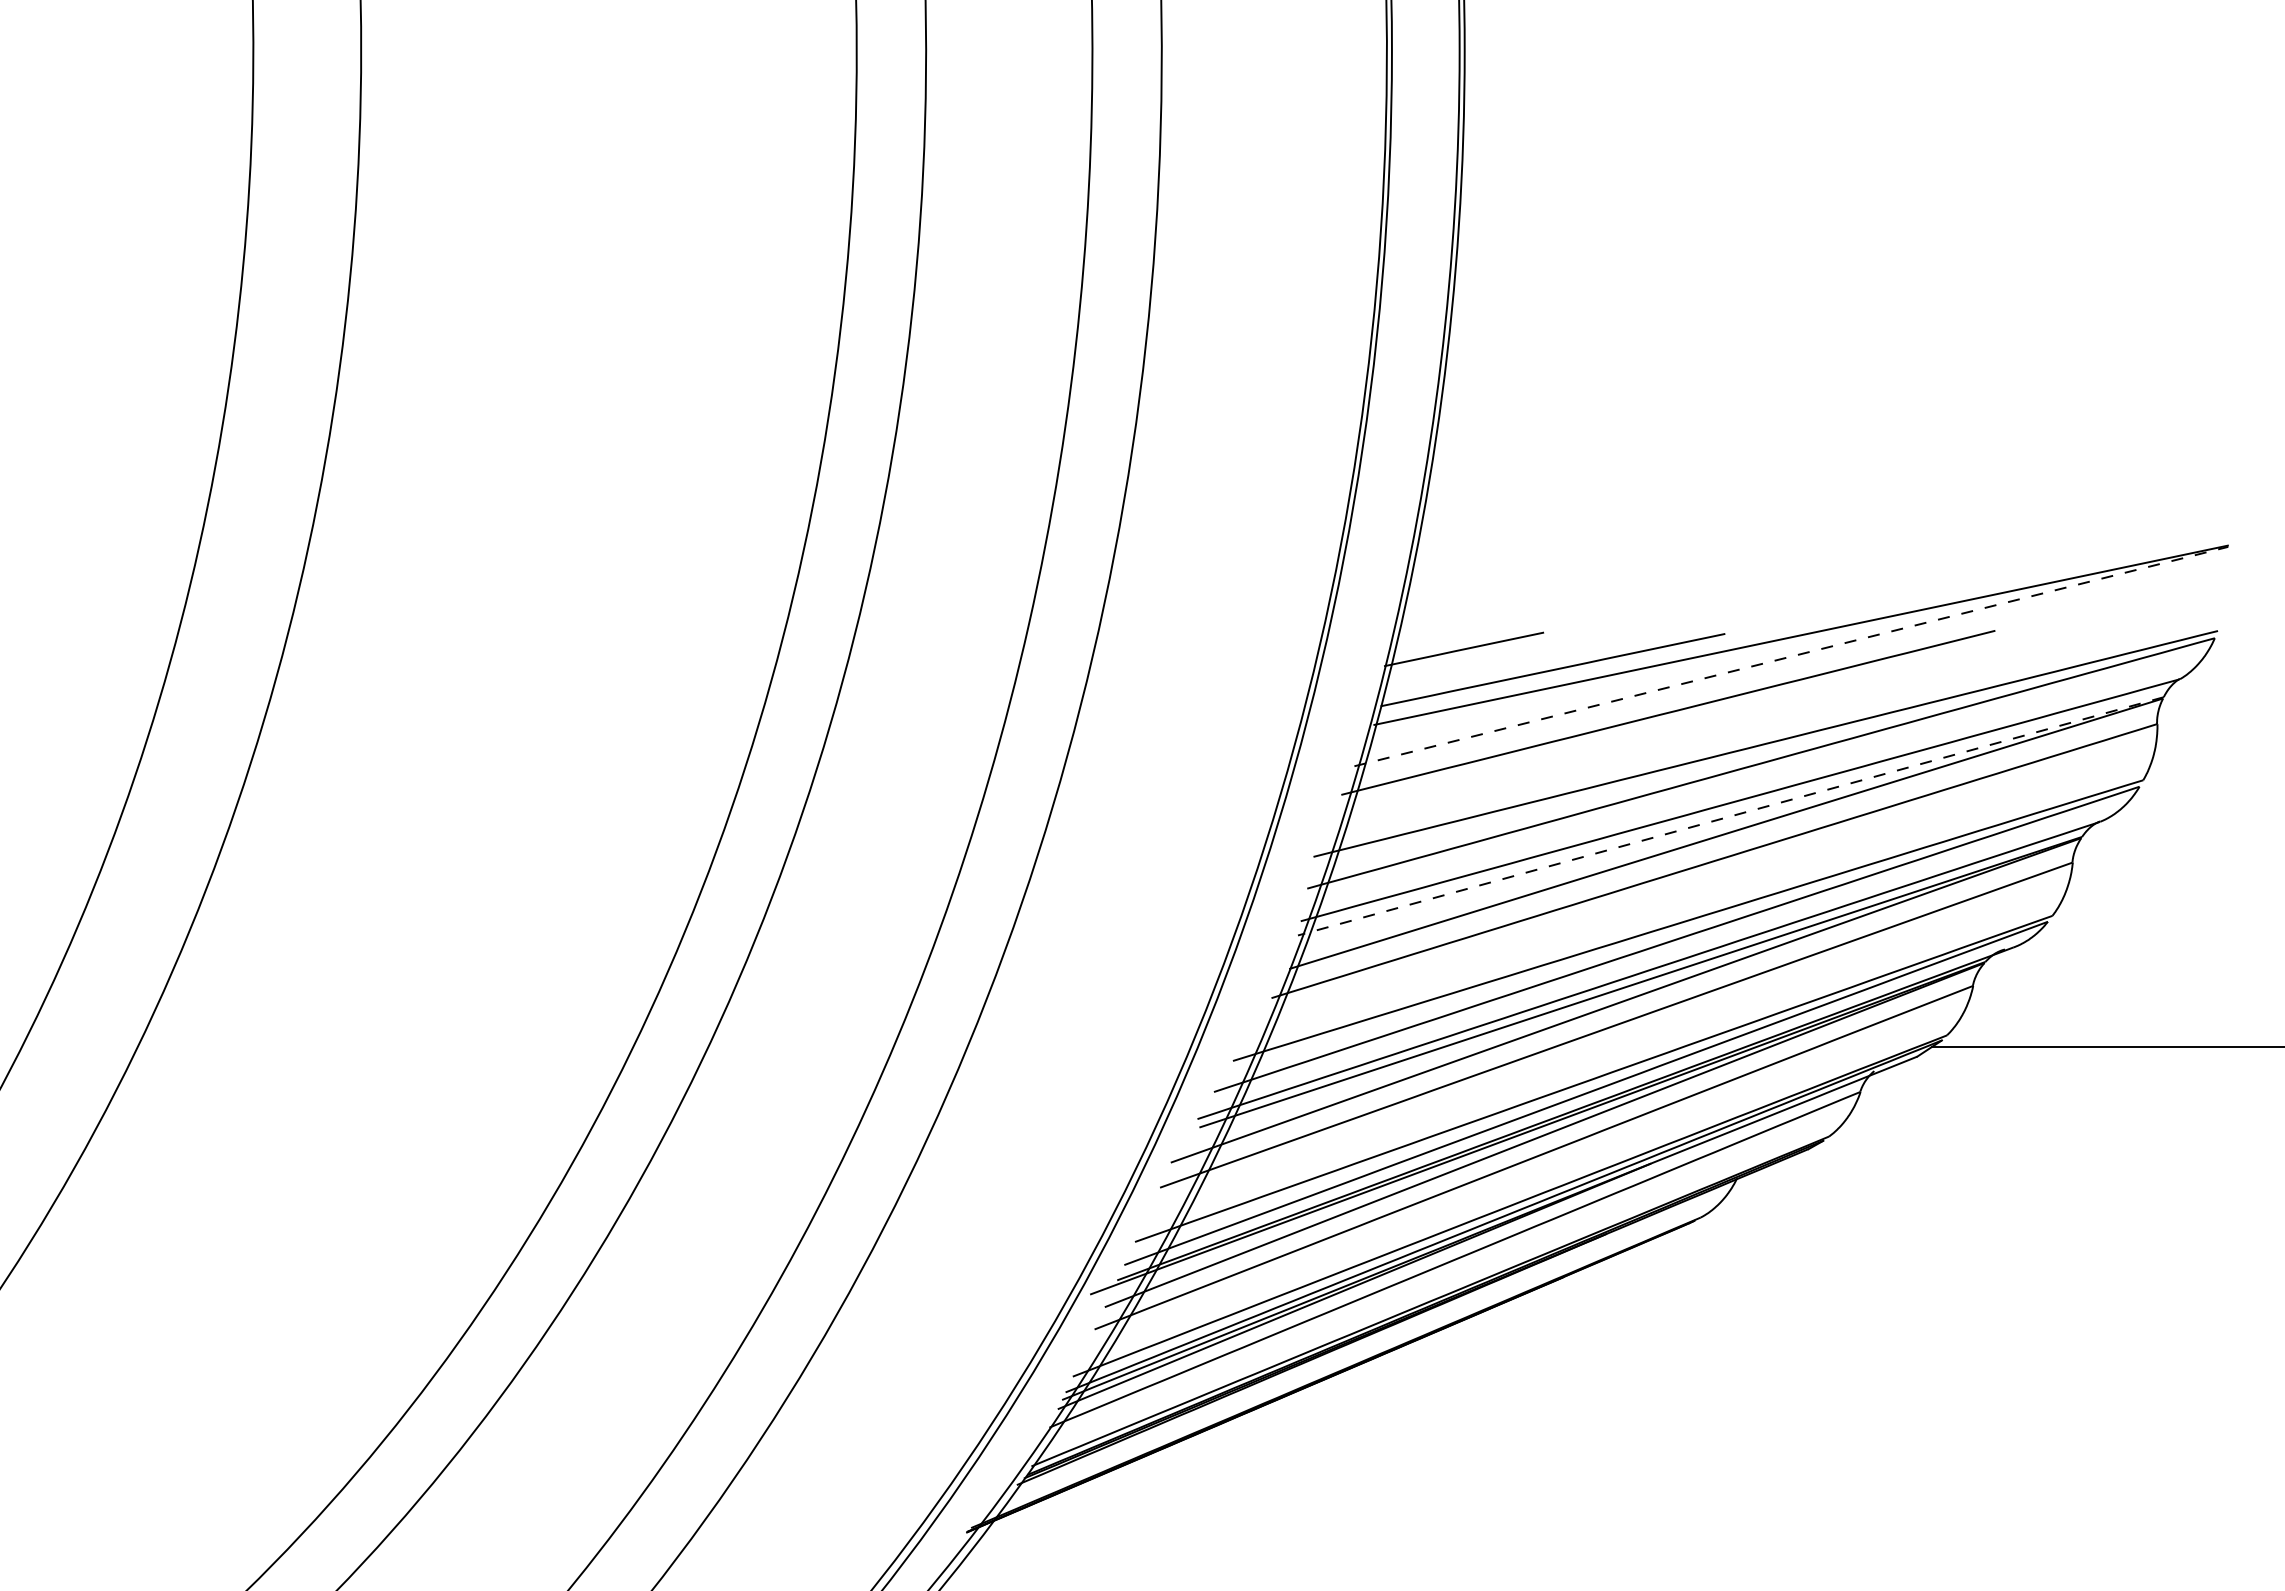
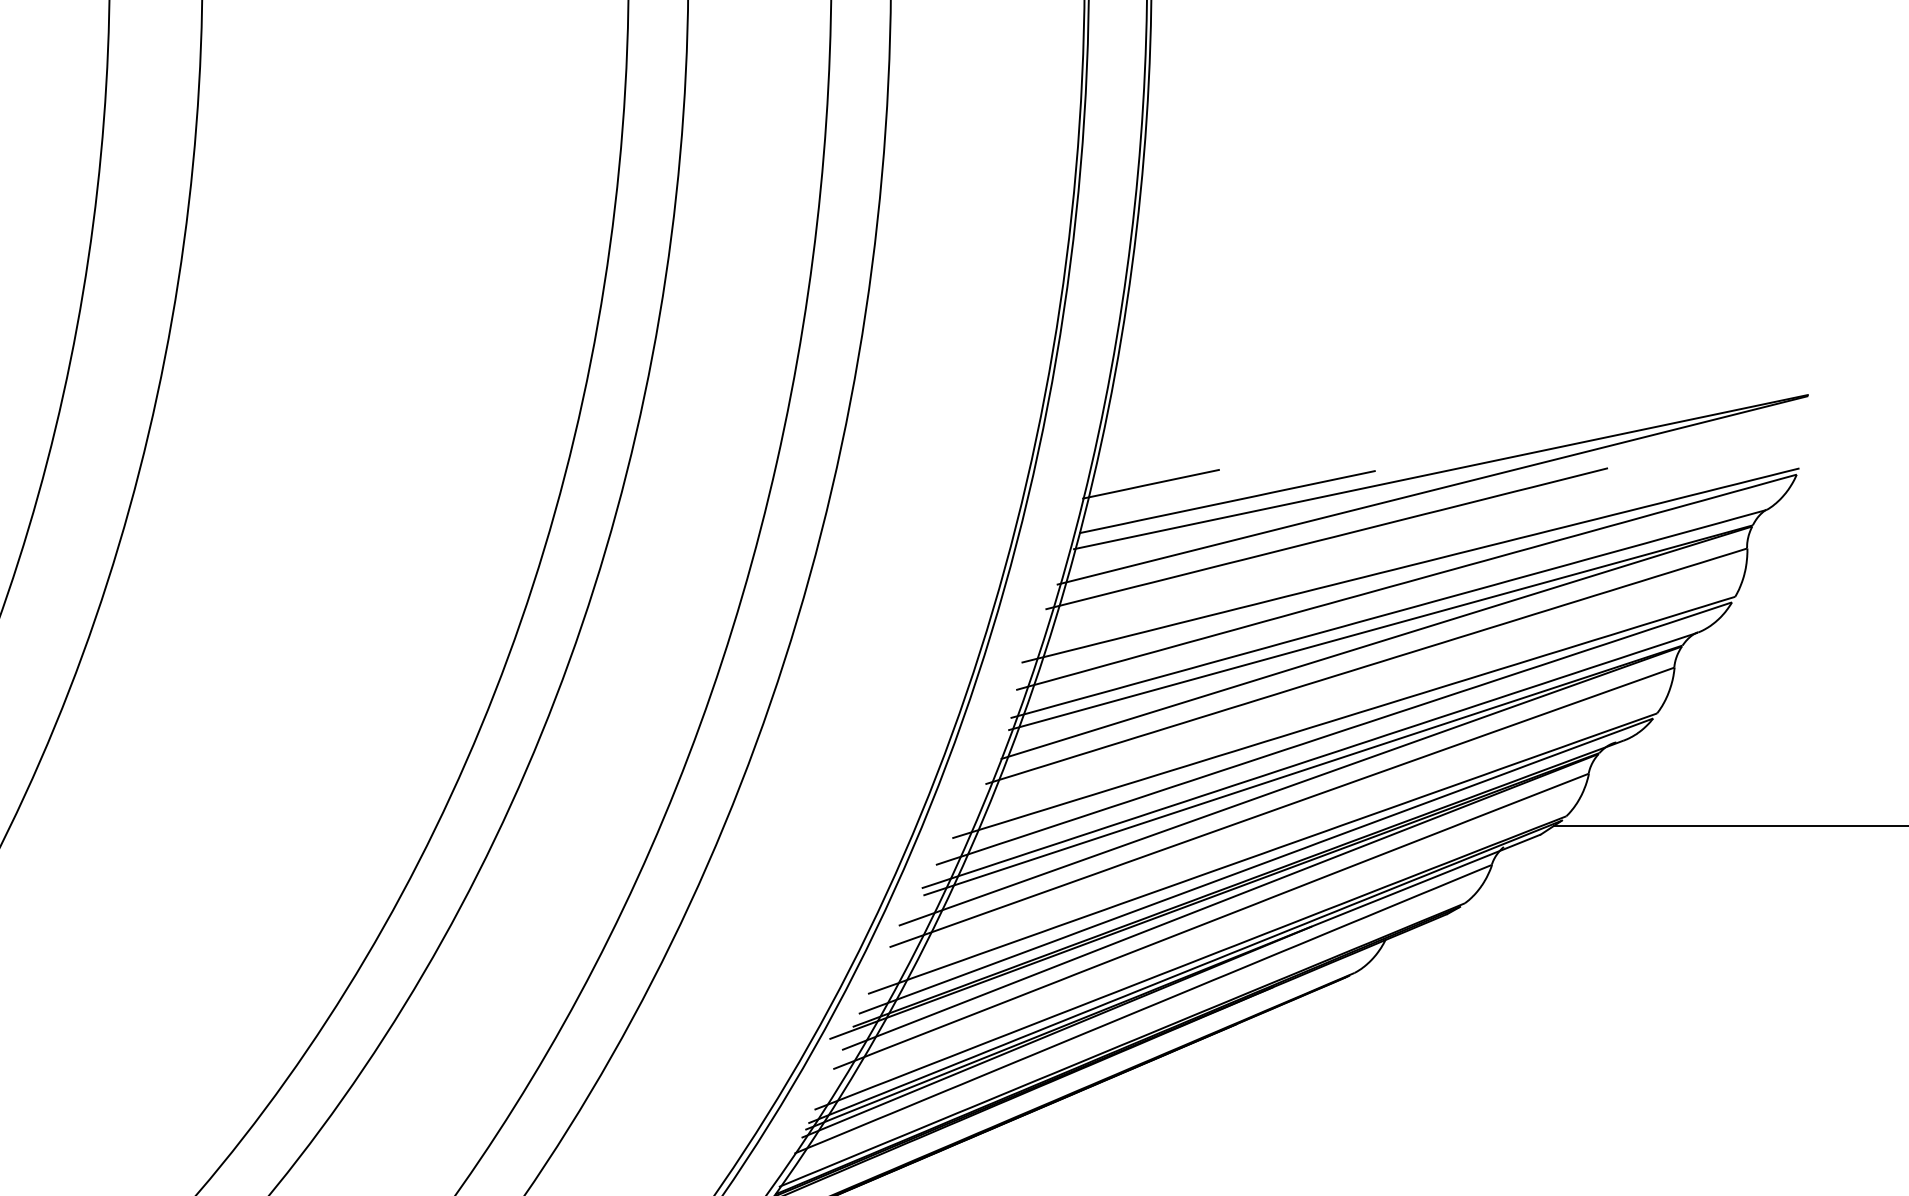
line: (1791, 656) -> (1432, 490), dashed -> solid
line: (1730, 816) -> (1380, 627), dashed -> solid

